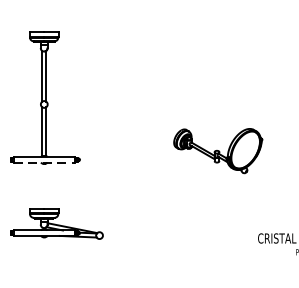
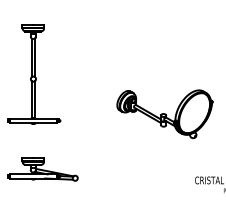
part: (217, 151) -> (164, 114), size x1.43
line: (44, 163) -> (33, 123), dashed -> solid

